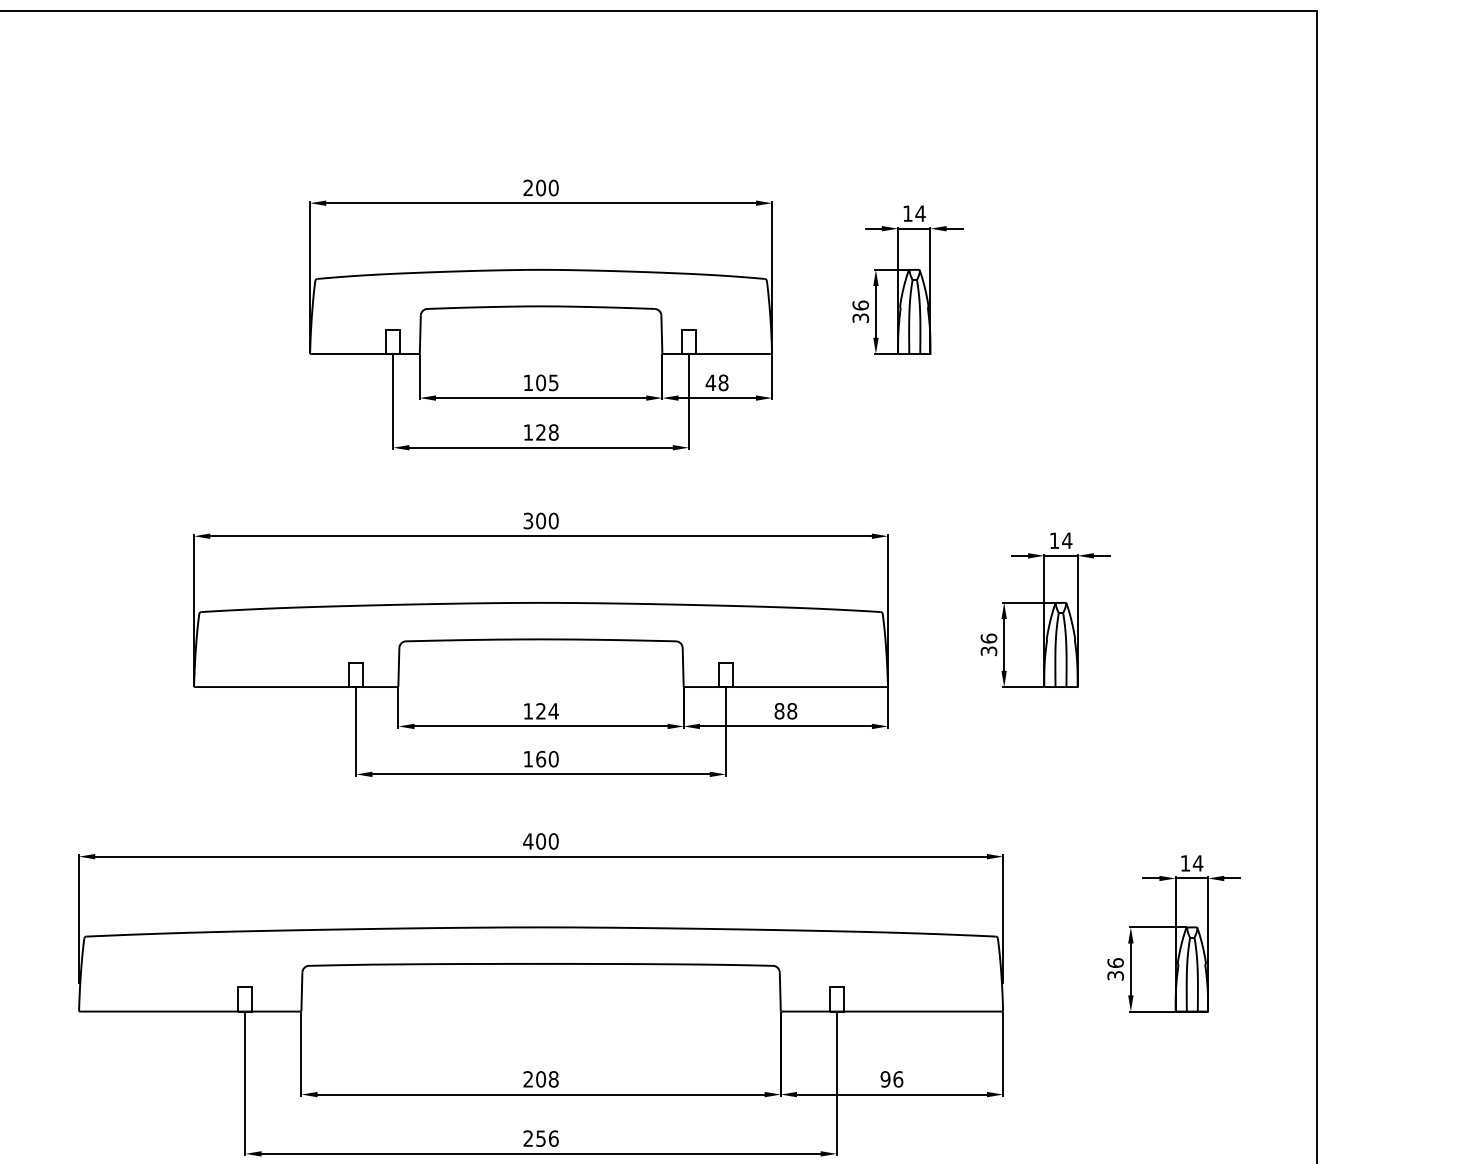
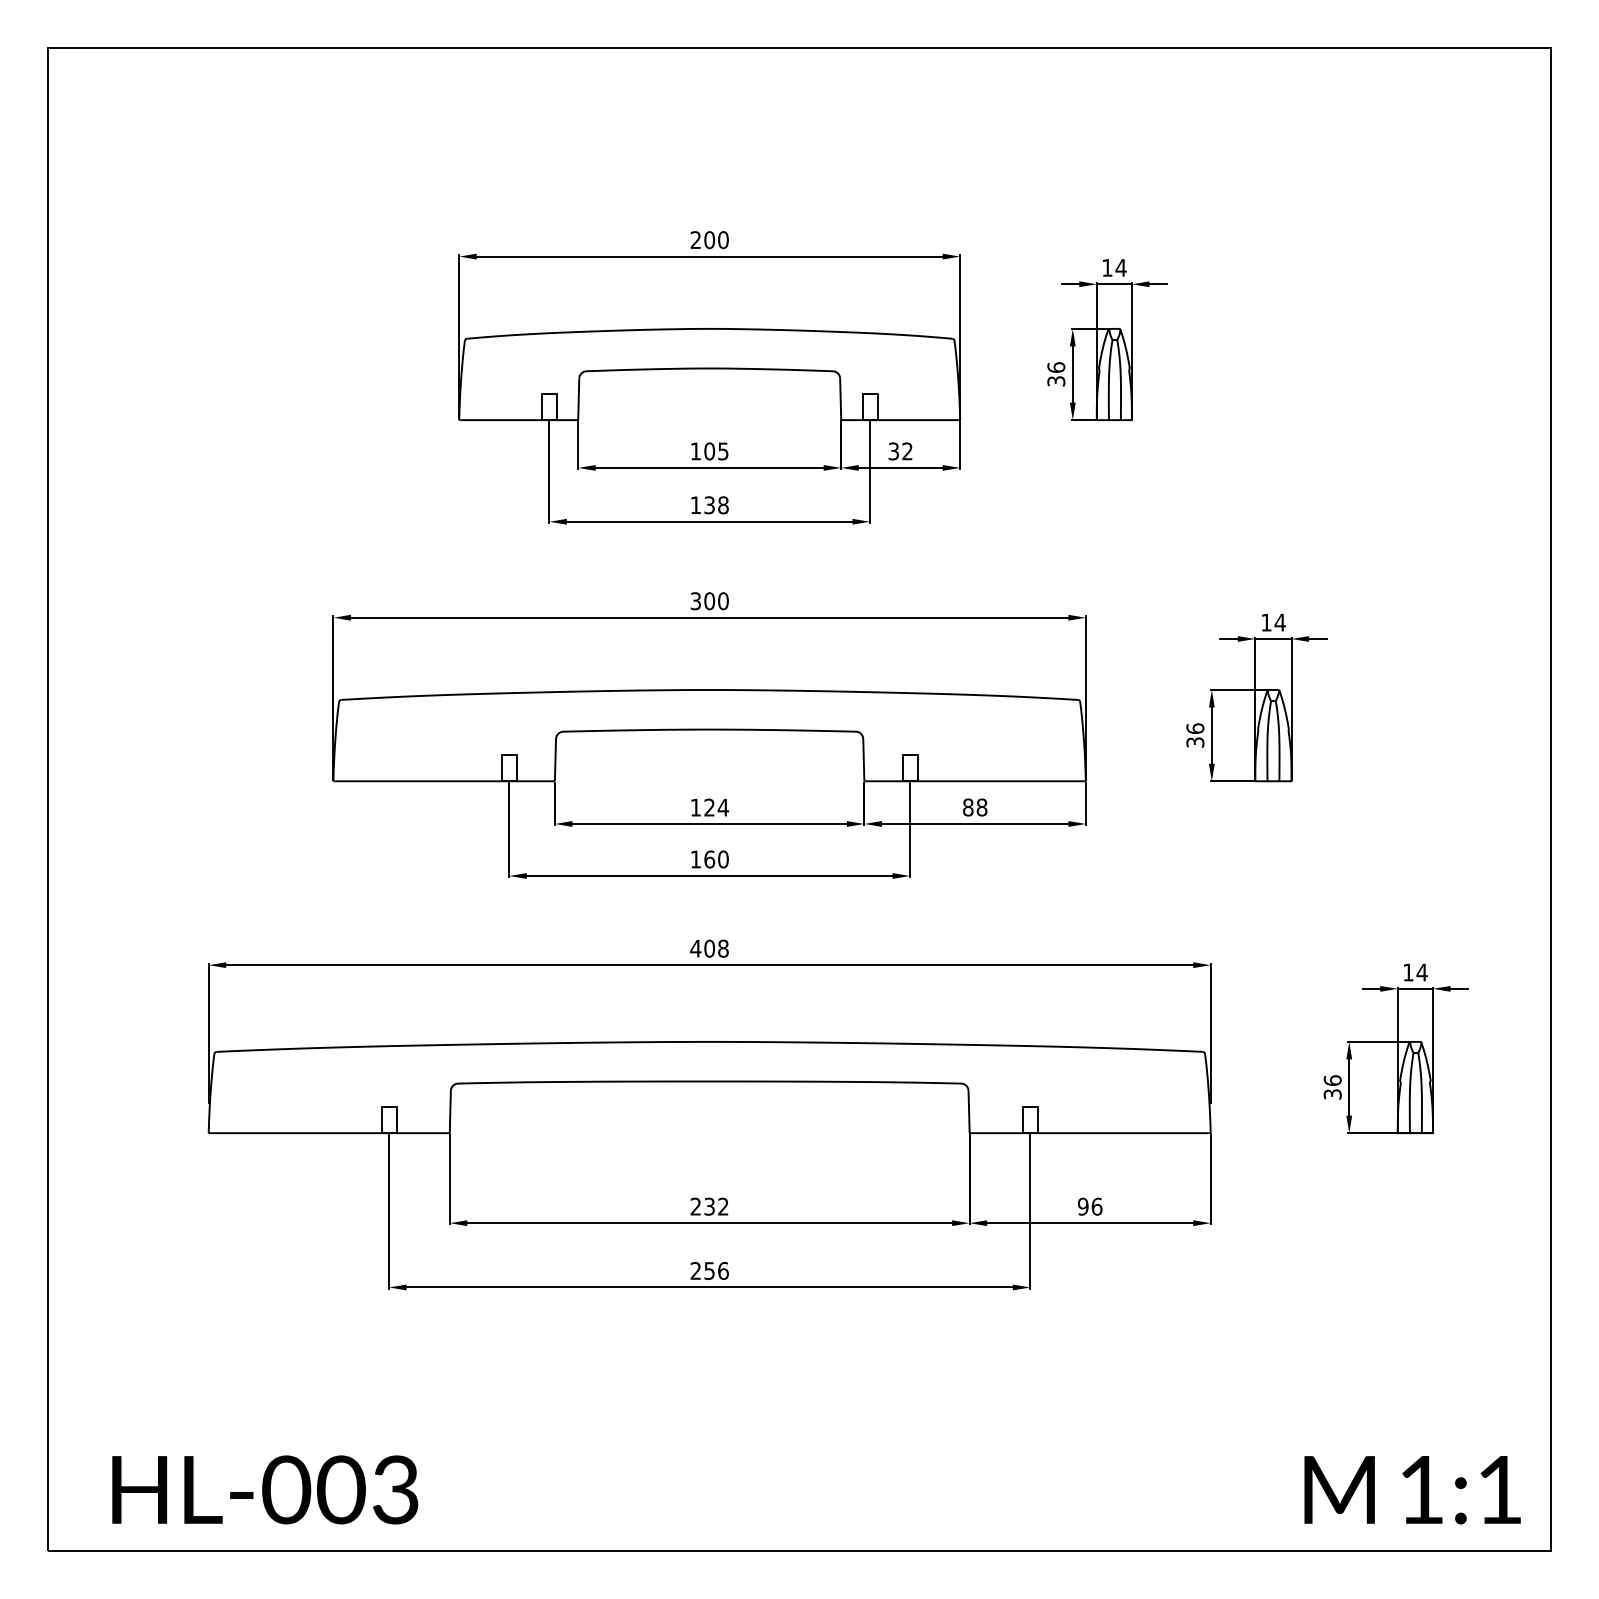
text: (717, 382) -> (900, 451), 48 -> 32
text: (540, 432) -> (709, 505), 128 -> 138
text: (553, 841) -> (723, 948), 400 -> 408
text: (547, 1079) -> (716, 1206), 208 -> 232

